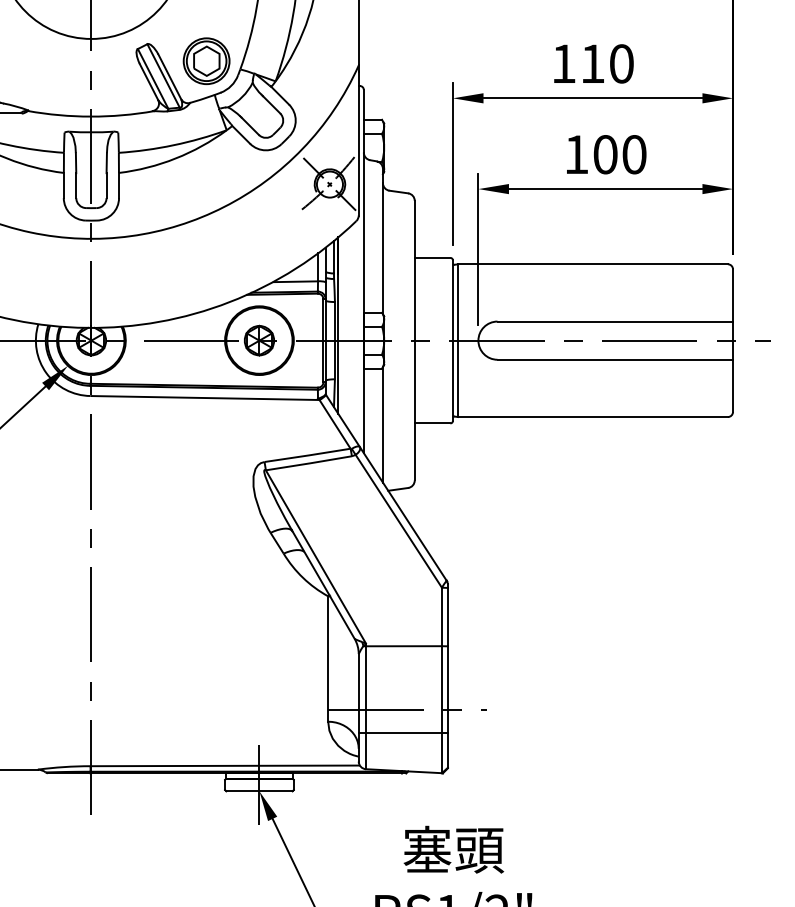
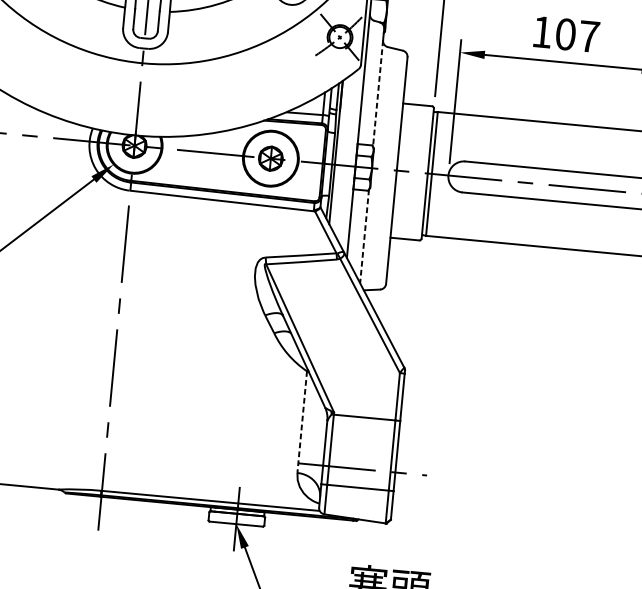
text: (634, 154) -> (589, 36), 100 -> 107
line: (382, 248) -> (377, 93), solid -> dashed
line: (382, 424) -> (364, 236), solid -> dashed
line: (328, 658) -> (302, 421), solid -> dashed

